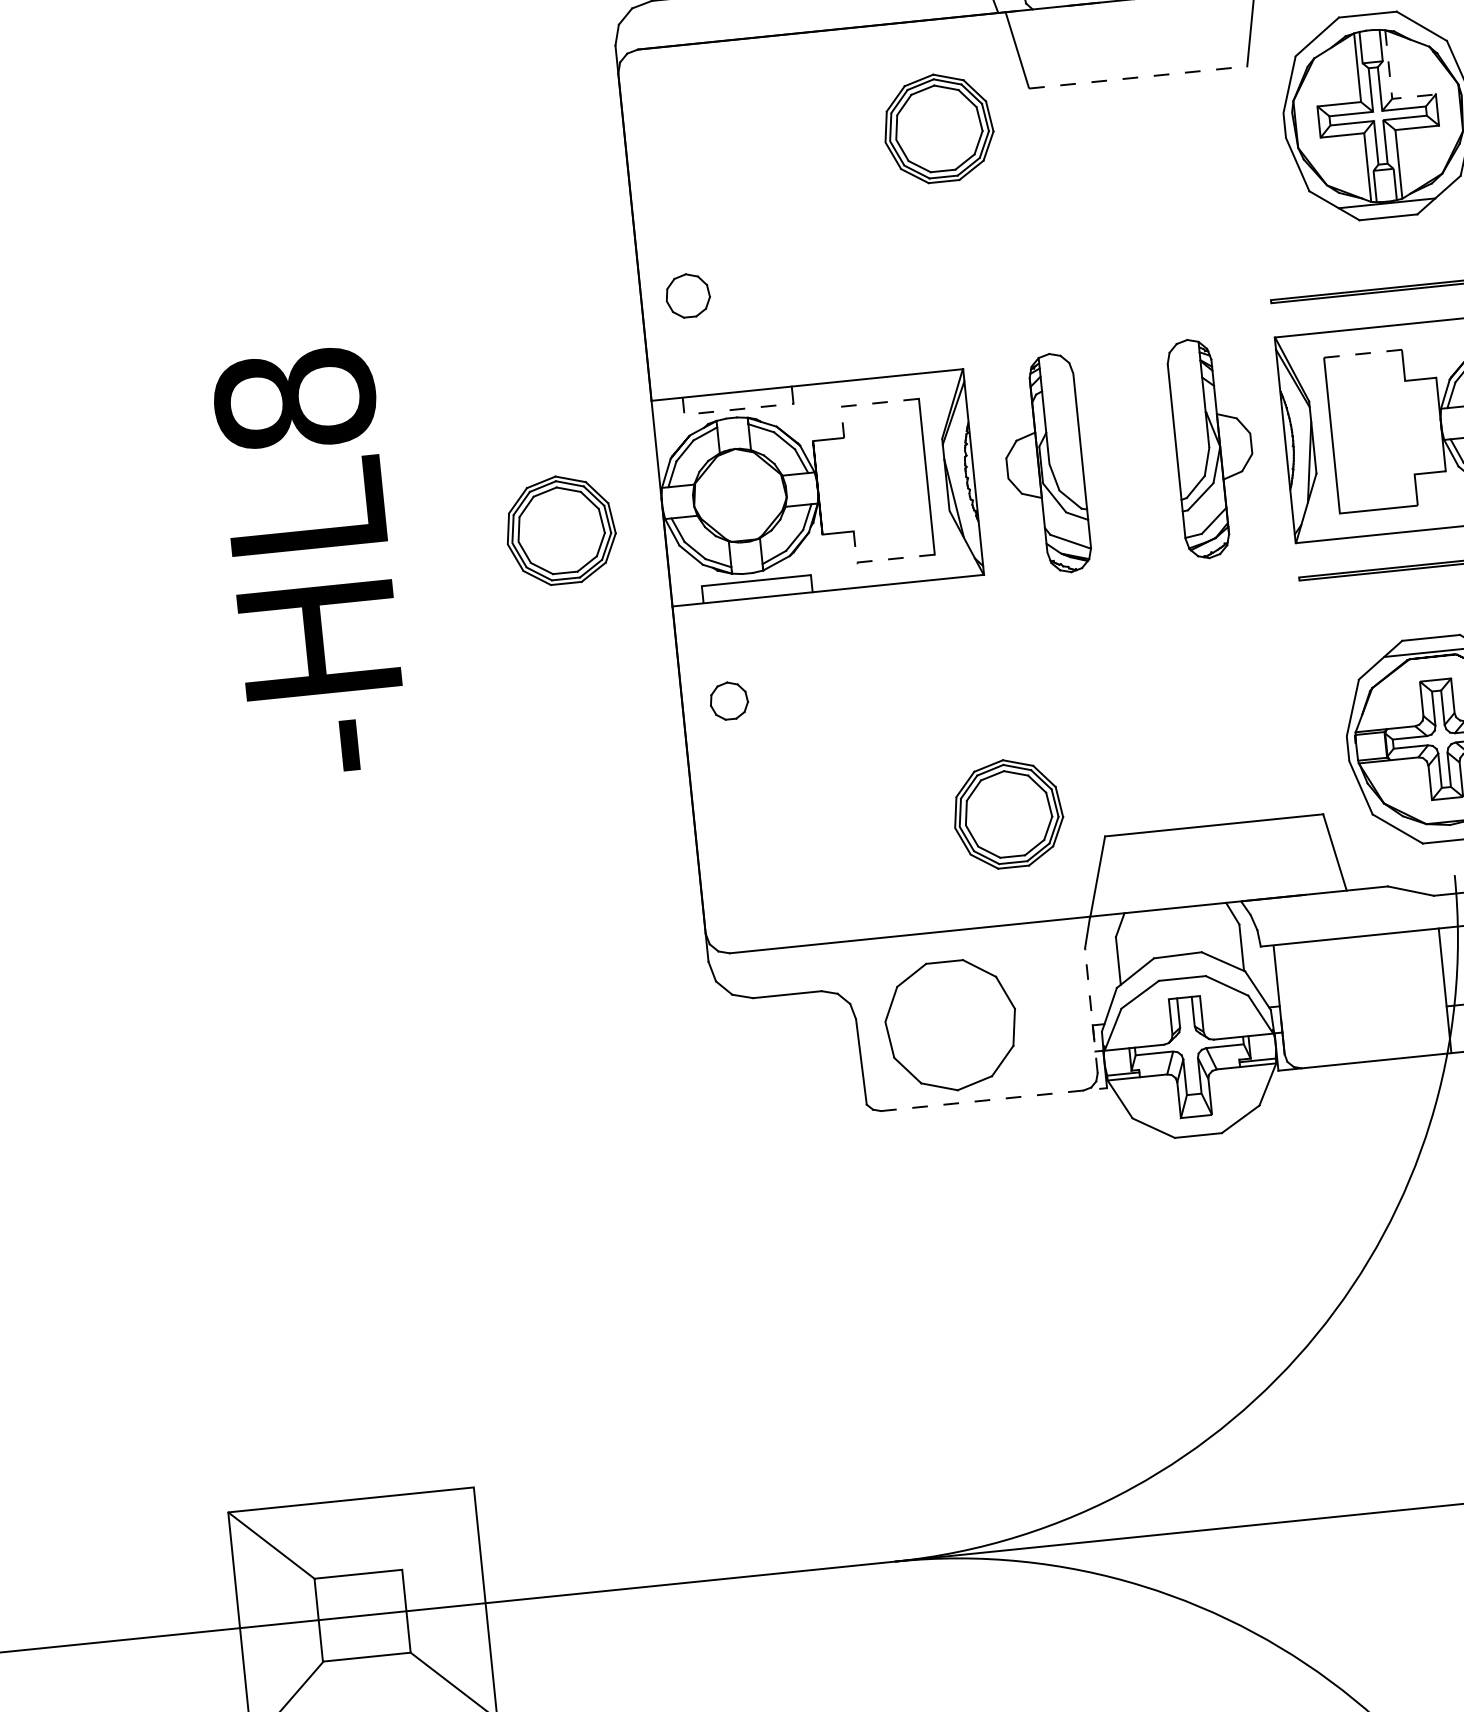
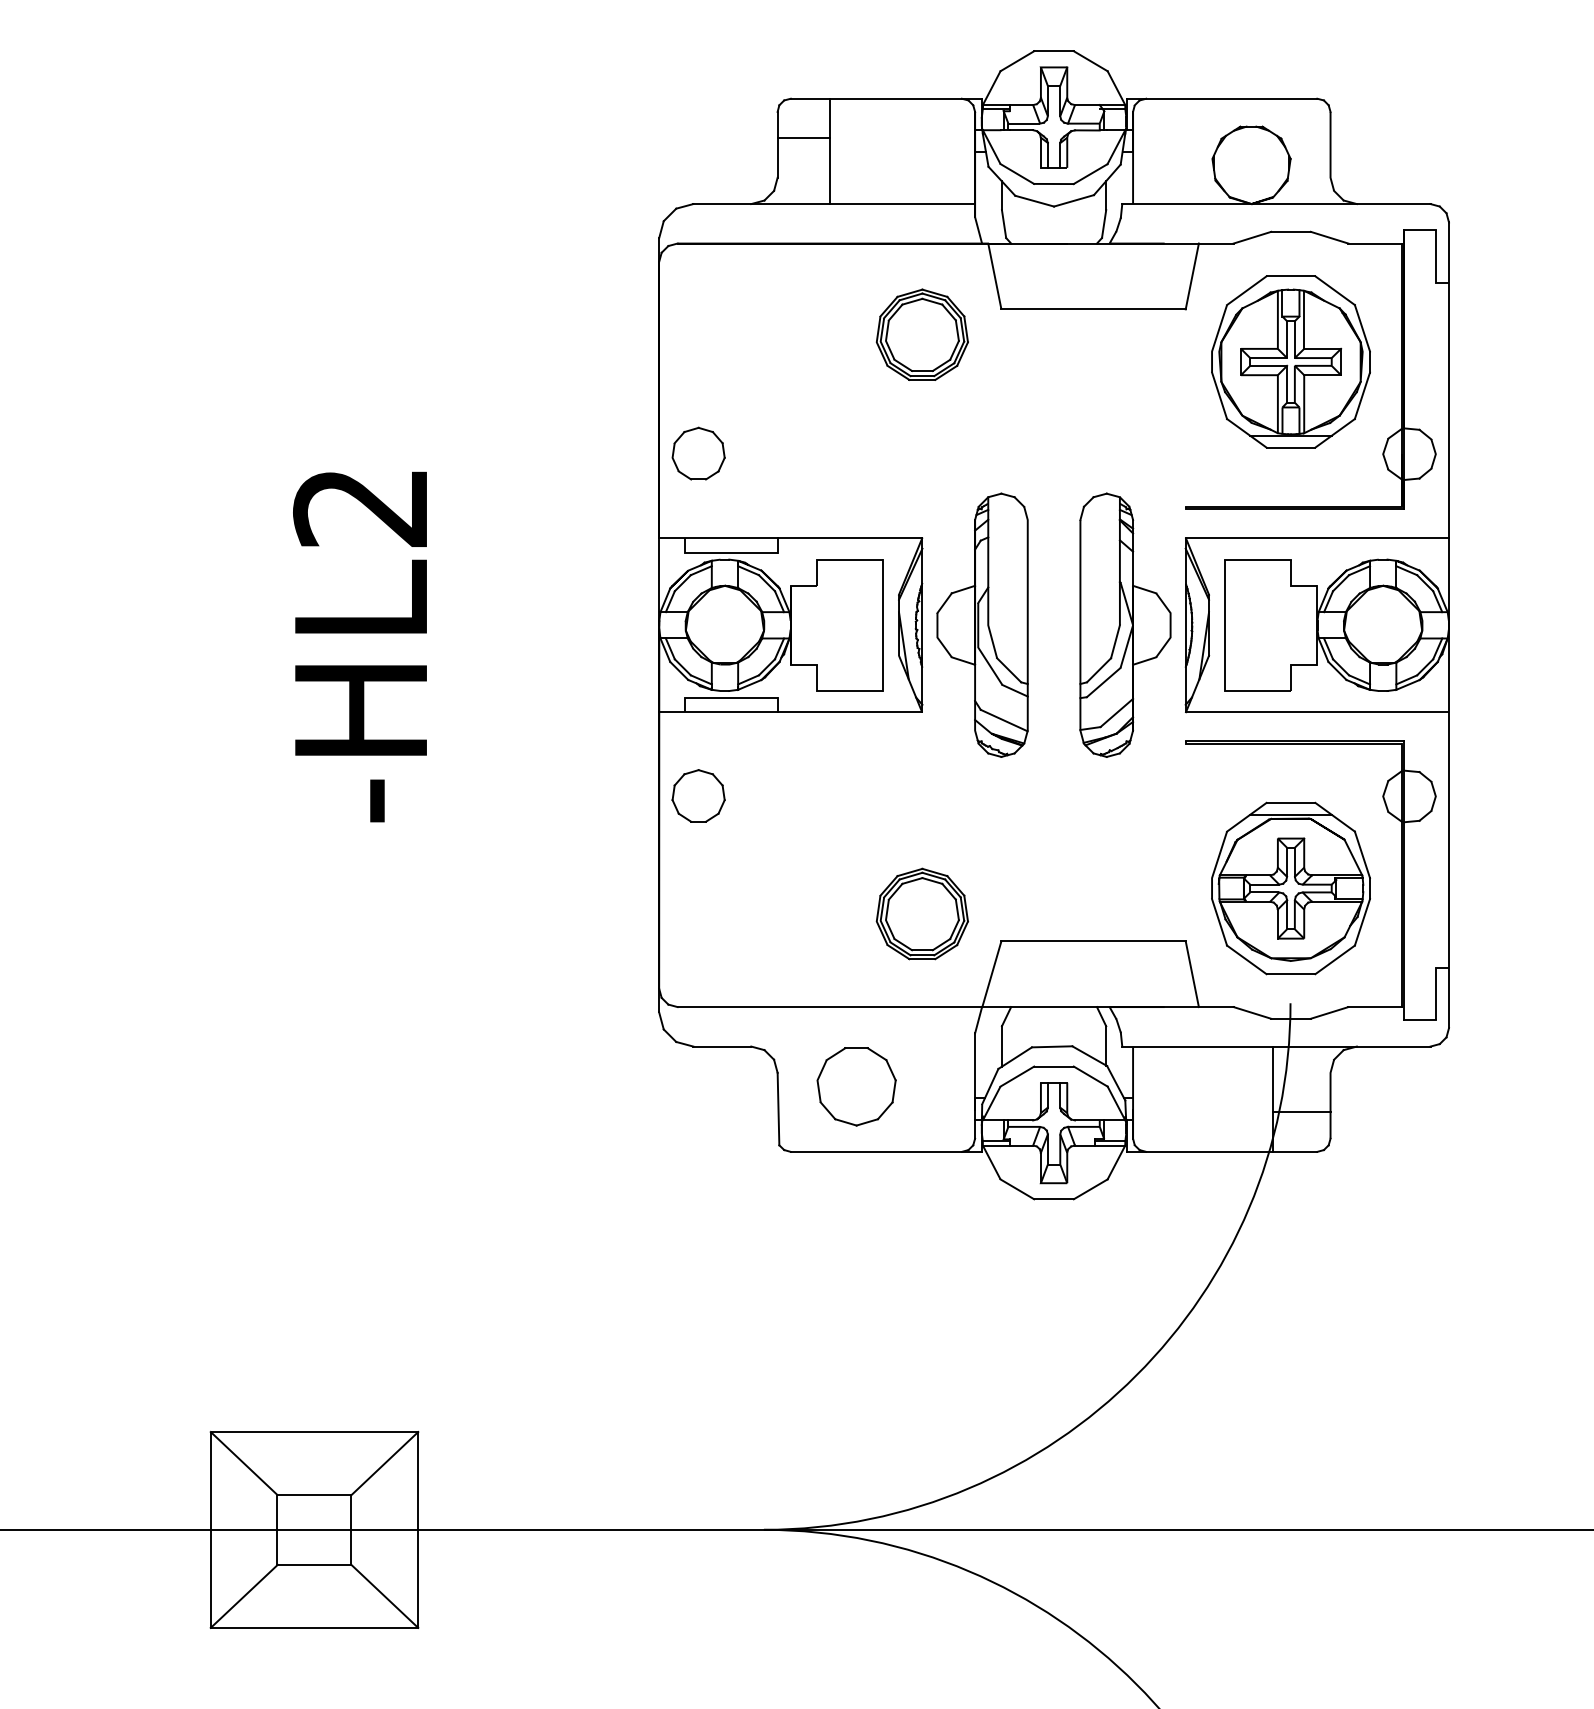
line: (1139, 77) -> (1094, 309), dashed -> solid
line: (1391, 87) -> (1304, 339), dashed -> solid
part: (687, 295) -> (698, 453), size x1.43
line: (1363, 353) -> (1258, 559), dashed -> solid
text: (295, 398) -> (361, 506), -HL8 -> -HL2
line: (863, 404) -> (836, 559), dashed -> solid
line: (730, 409) -> (724, 552), dashed -> solid
part: (1213, 446) -> (1125, 624), size x1.43
part: (1044, 463) -> (982, 624), size x1.43
part: (559, 529) -> (571, 638), removed
line: (879, 560) -> (836, 691), dashed -> solid
part: (729, 700) -> (698, 795), size x1.67
line: (1091, 1011) -> (975, 1086), dashed -> solid
part: (951, 1025) -> (856, 1086), size x0.71
line: (994, 1099) -> (886, 1151), dashed -> solid
line: (437, 1528) -> (384, 1463), added

